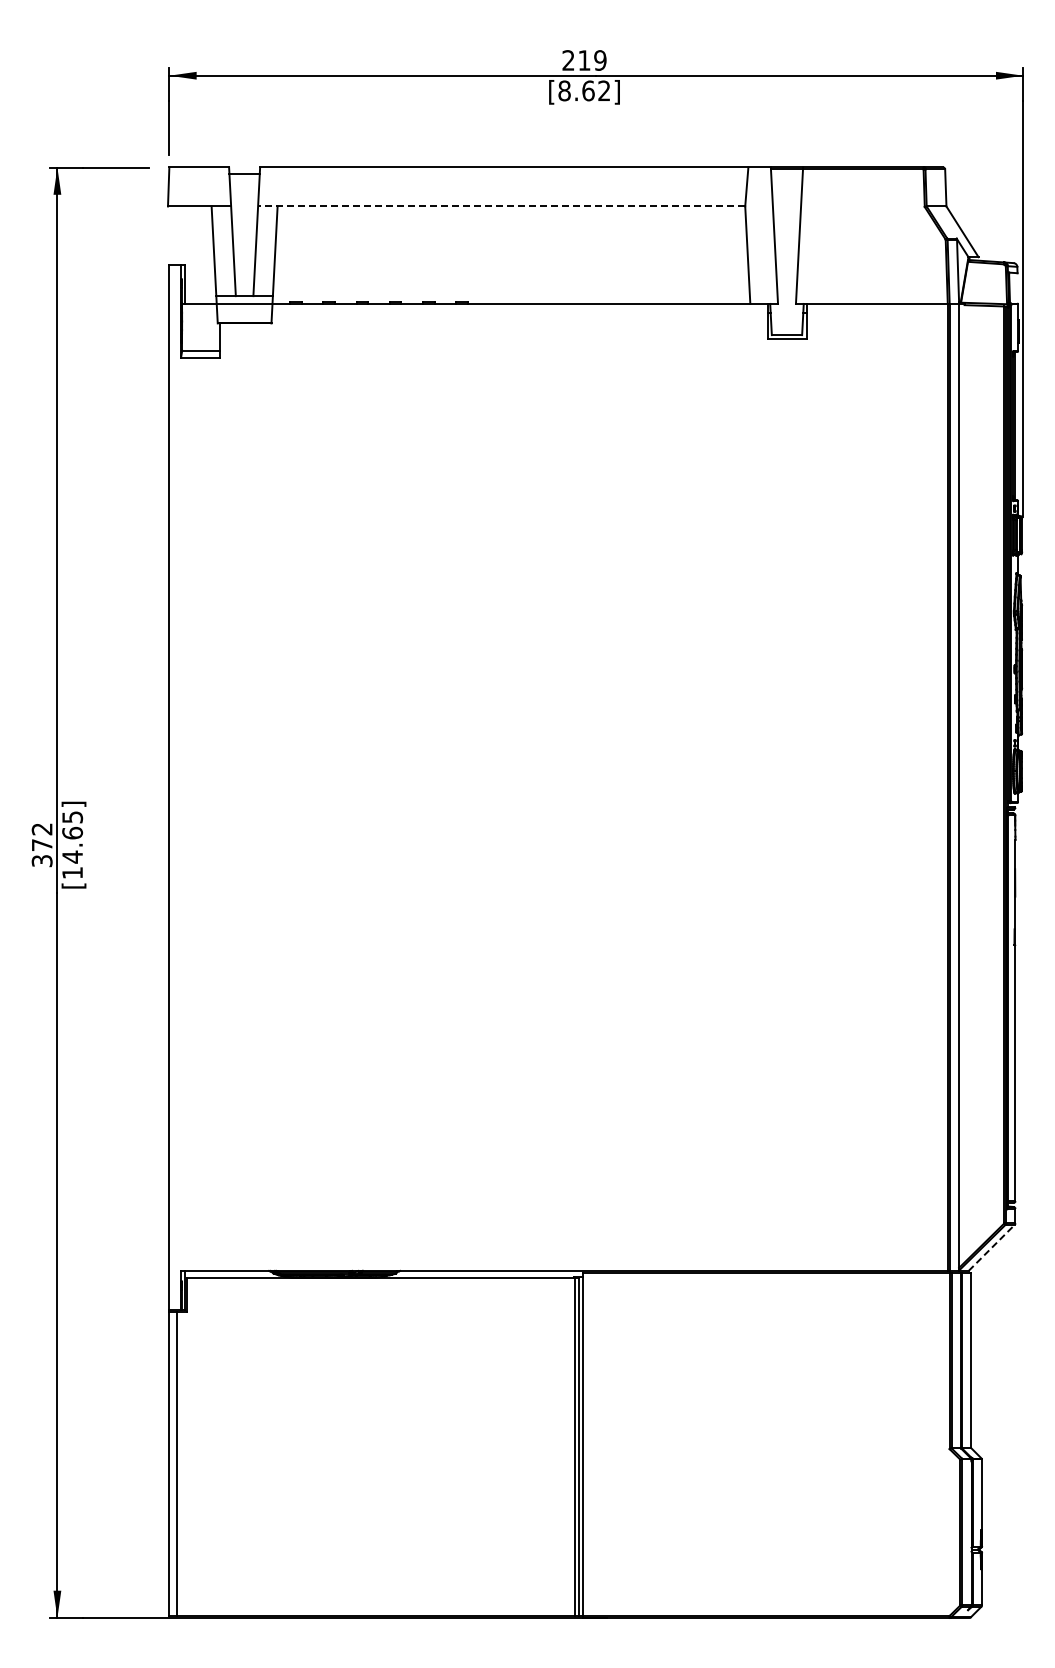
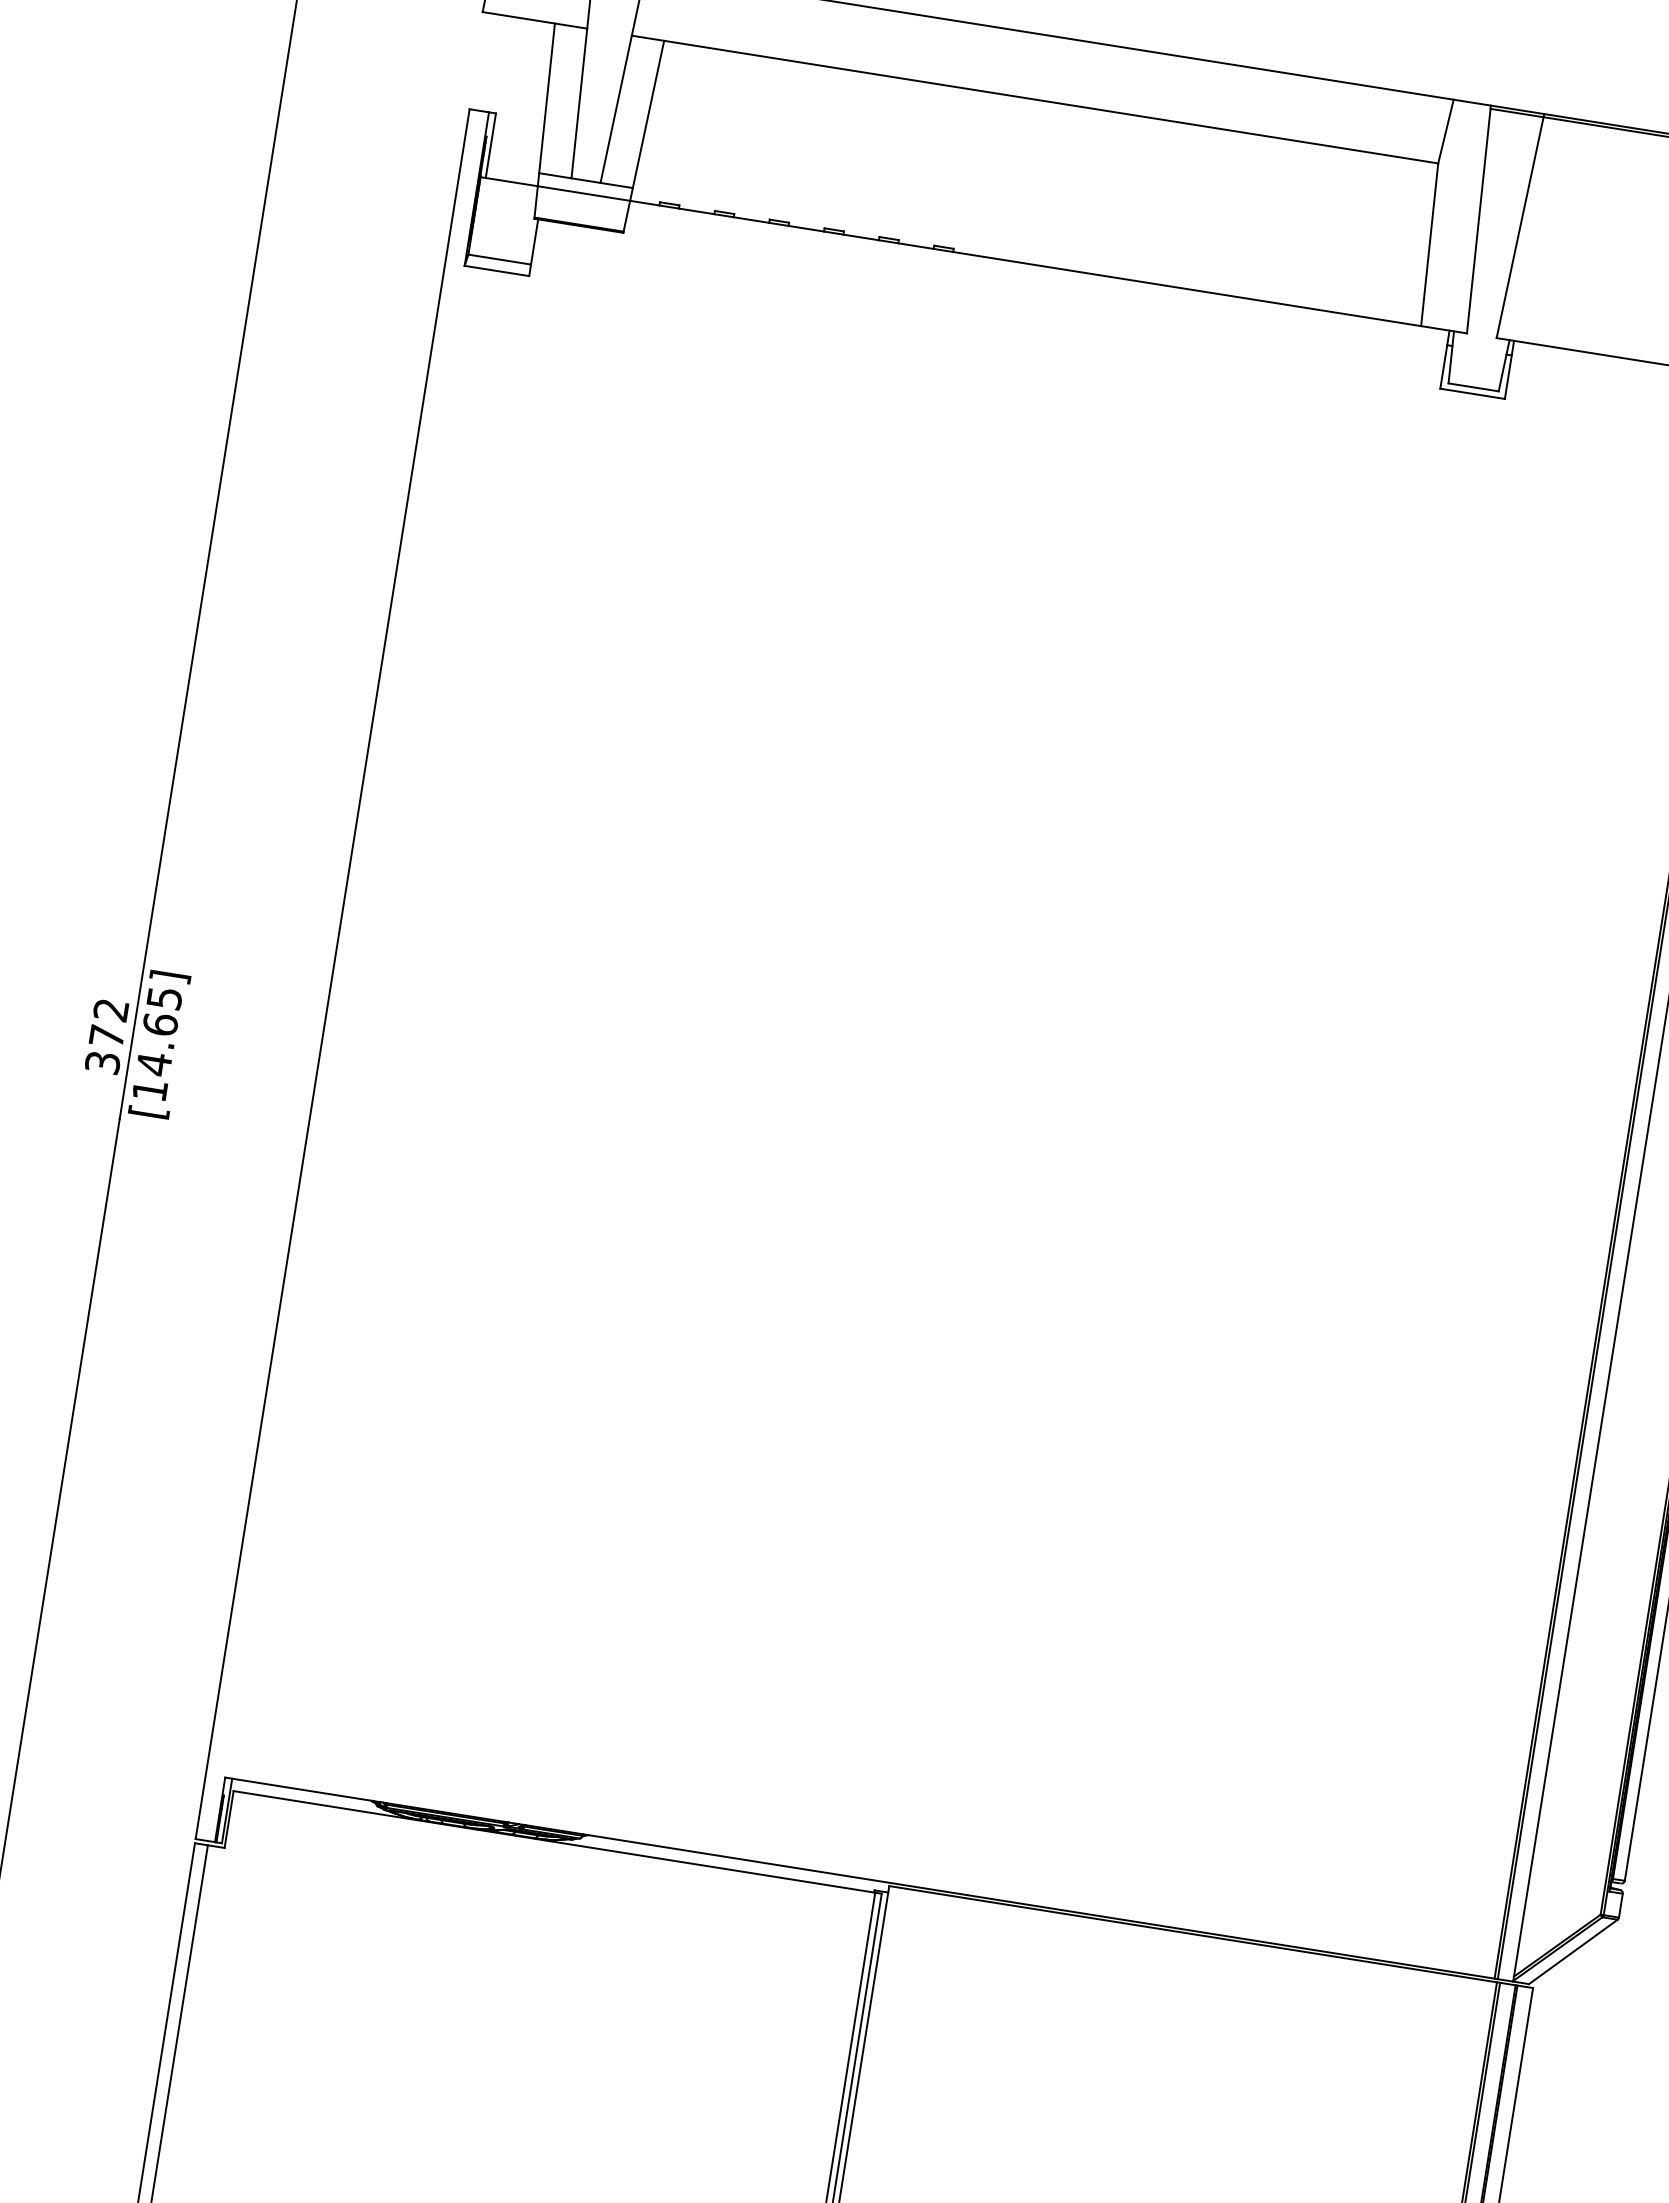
line: (501, 206) -> (1034, 99), dashed -> solid
line: (991, 1247) -> (1572, 1951), dashed -> solid

